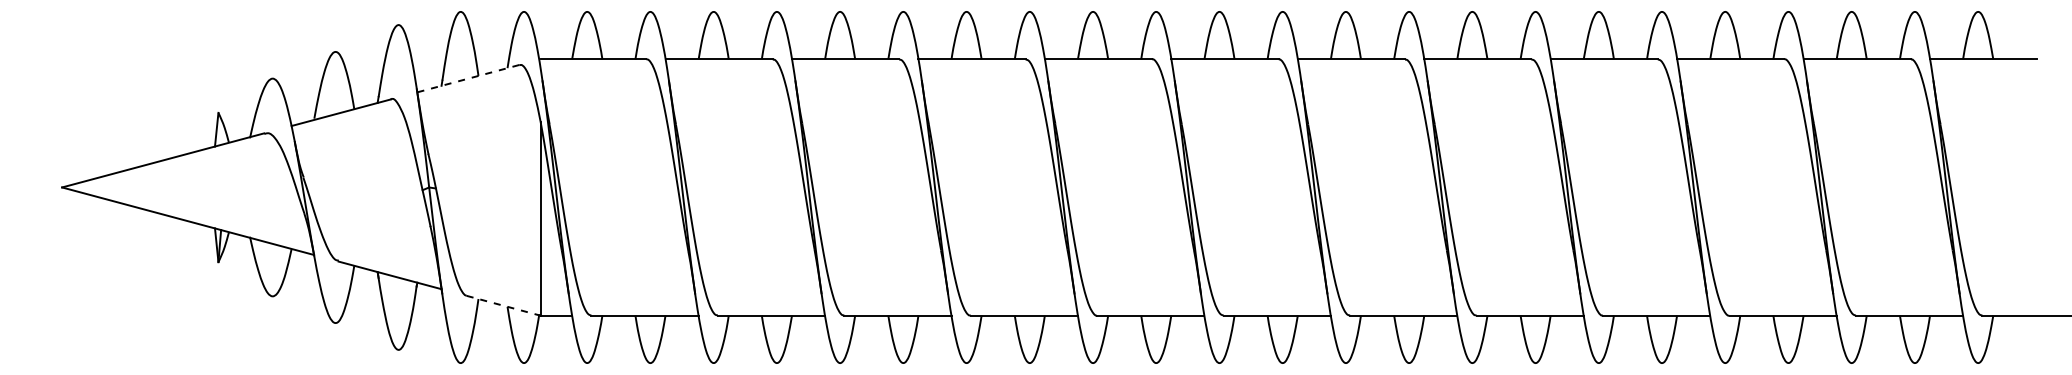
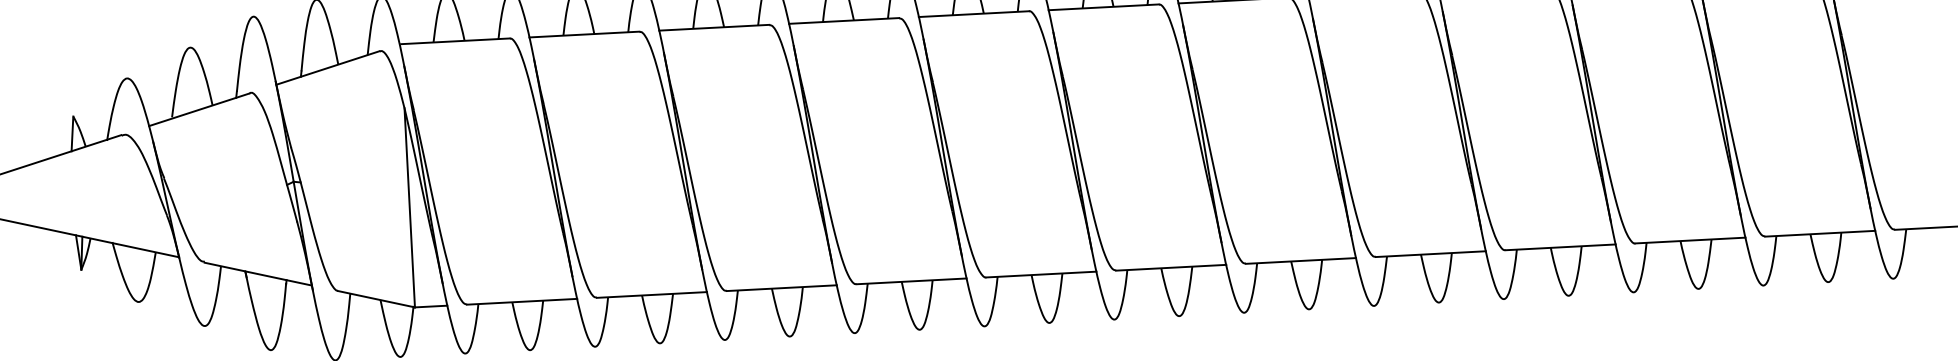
line: (468, 78) -> (328, 67), dashed -> solid
line: (504, 305) -> (377, 298), dashed -> solid

